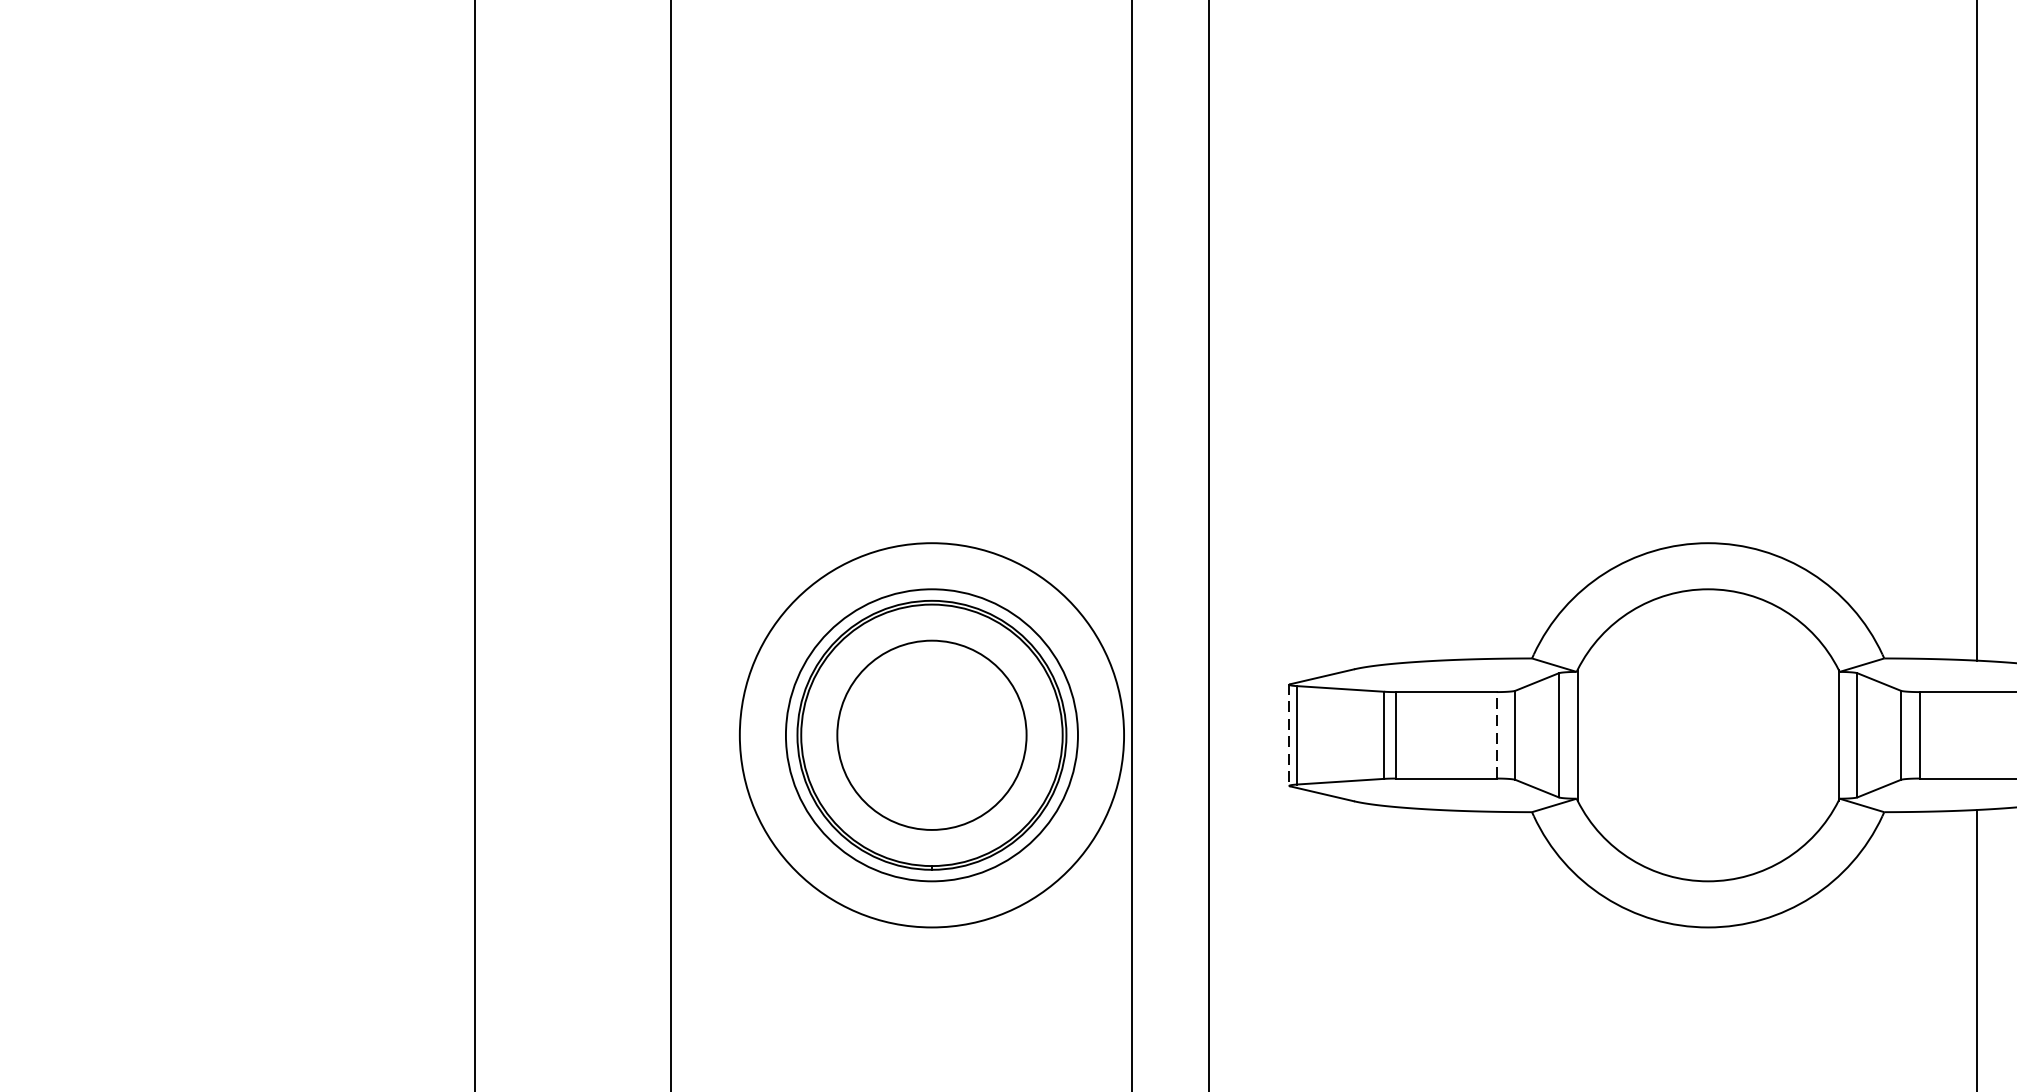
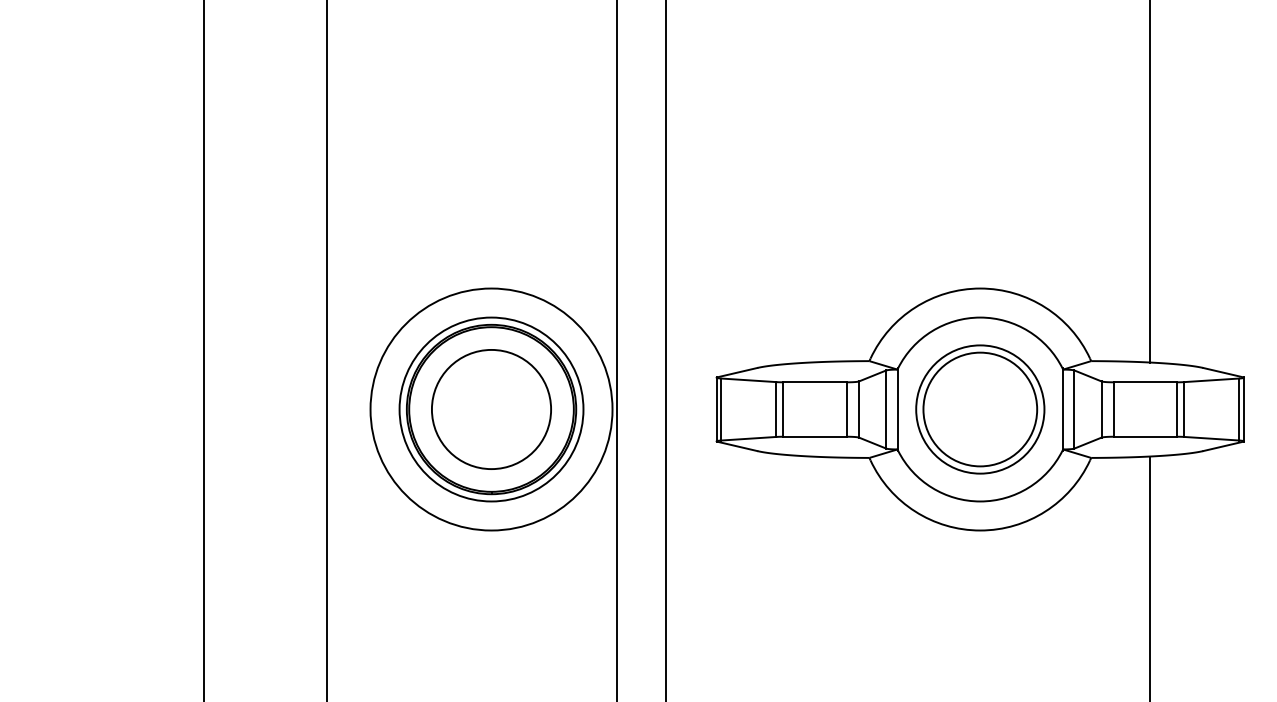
line: (1497, 735) -> (847, 409), dashed -> solid
part: (1708, 735) -> (980, 409), added
line: (1289, 736) -> (716, 410), dashed -> solid

